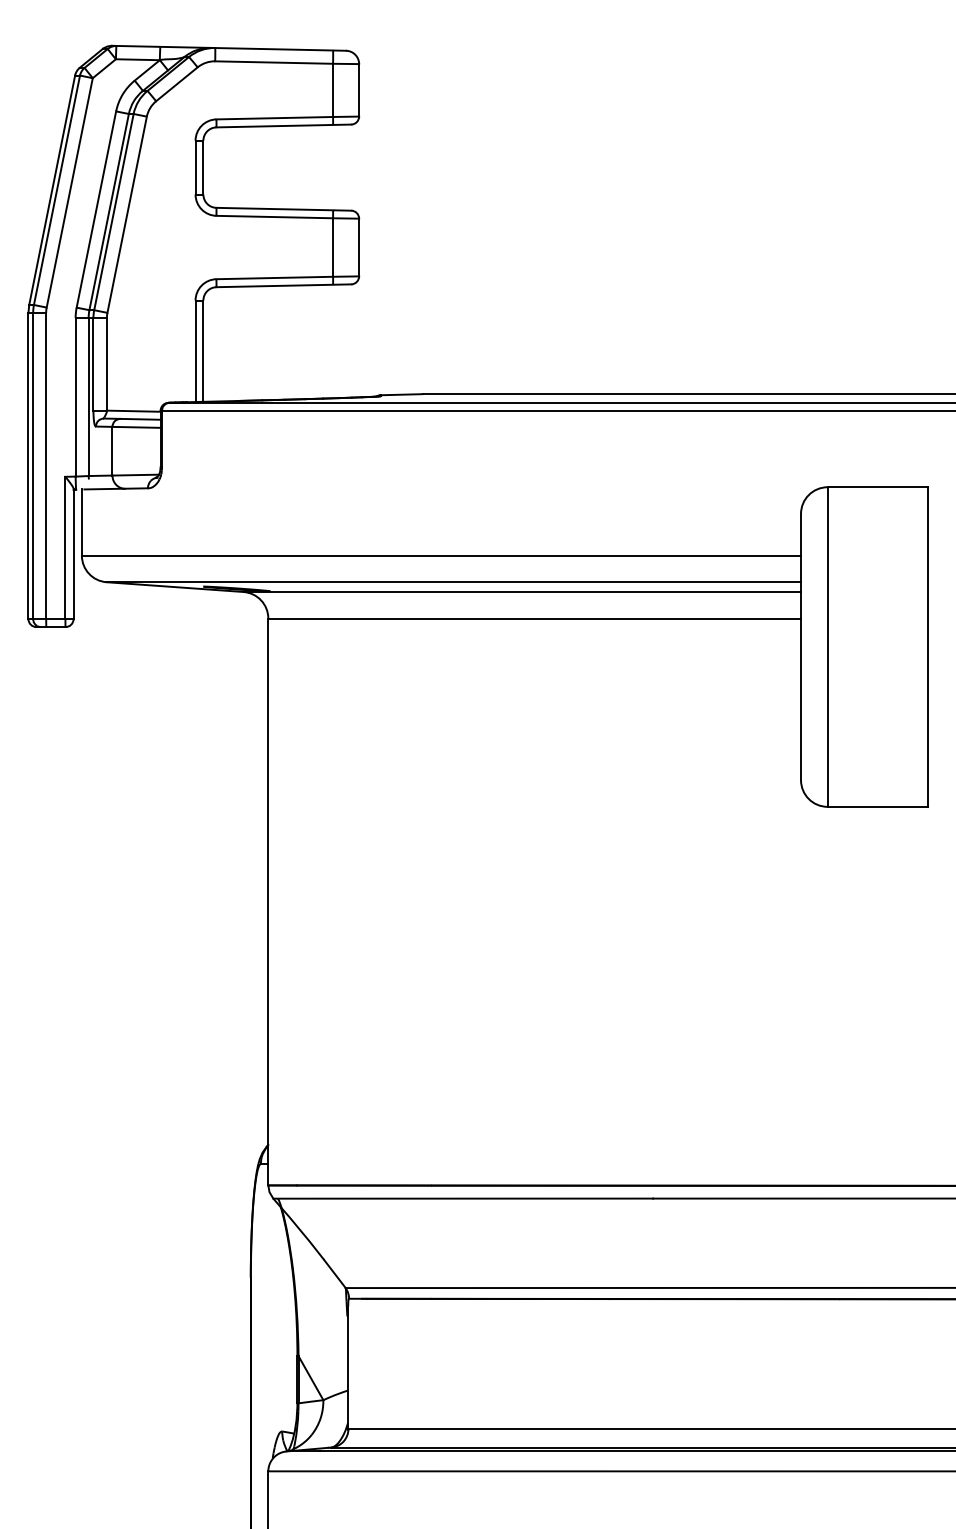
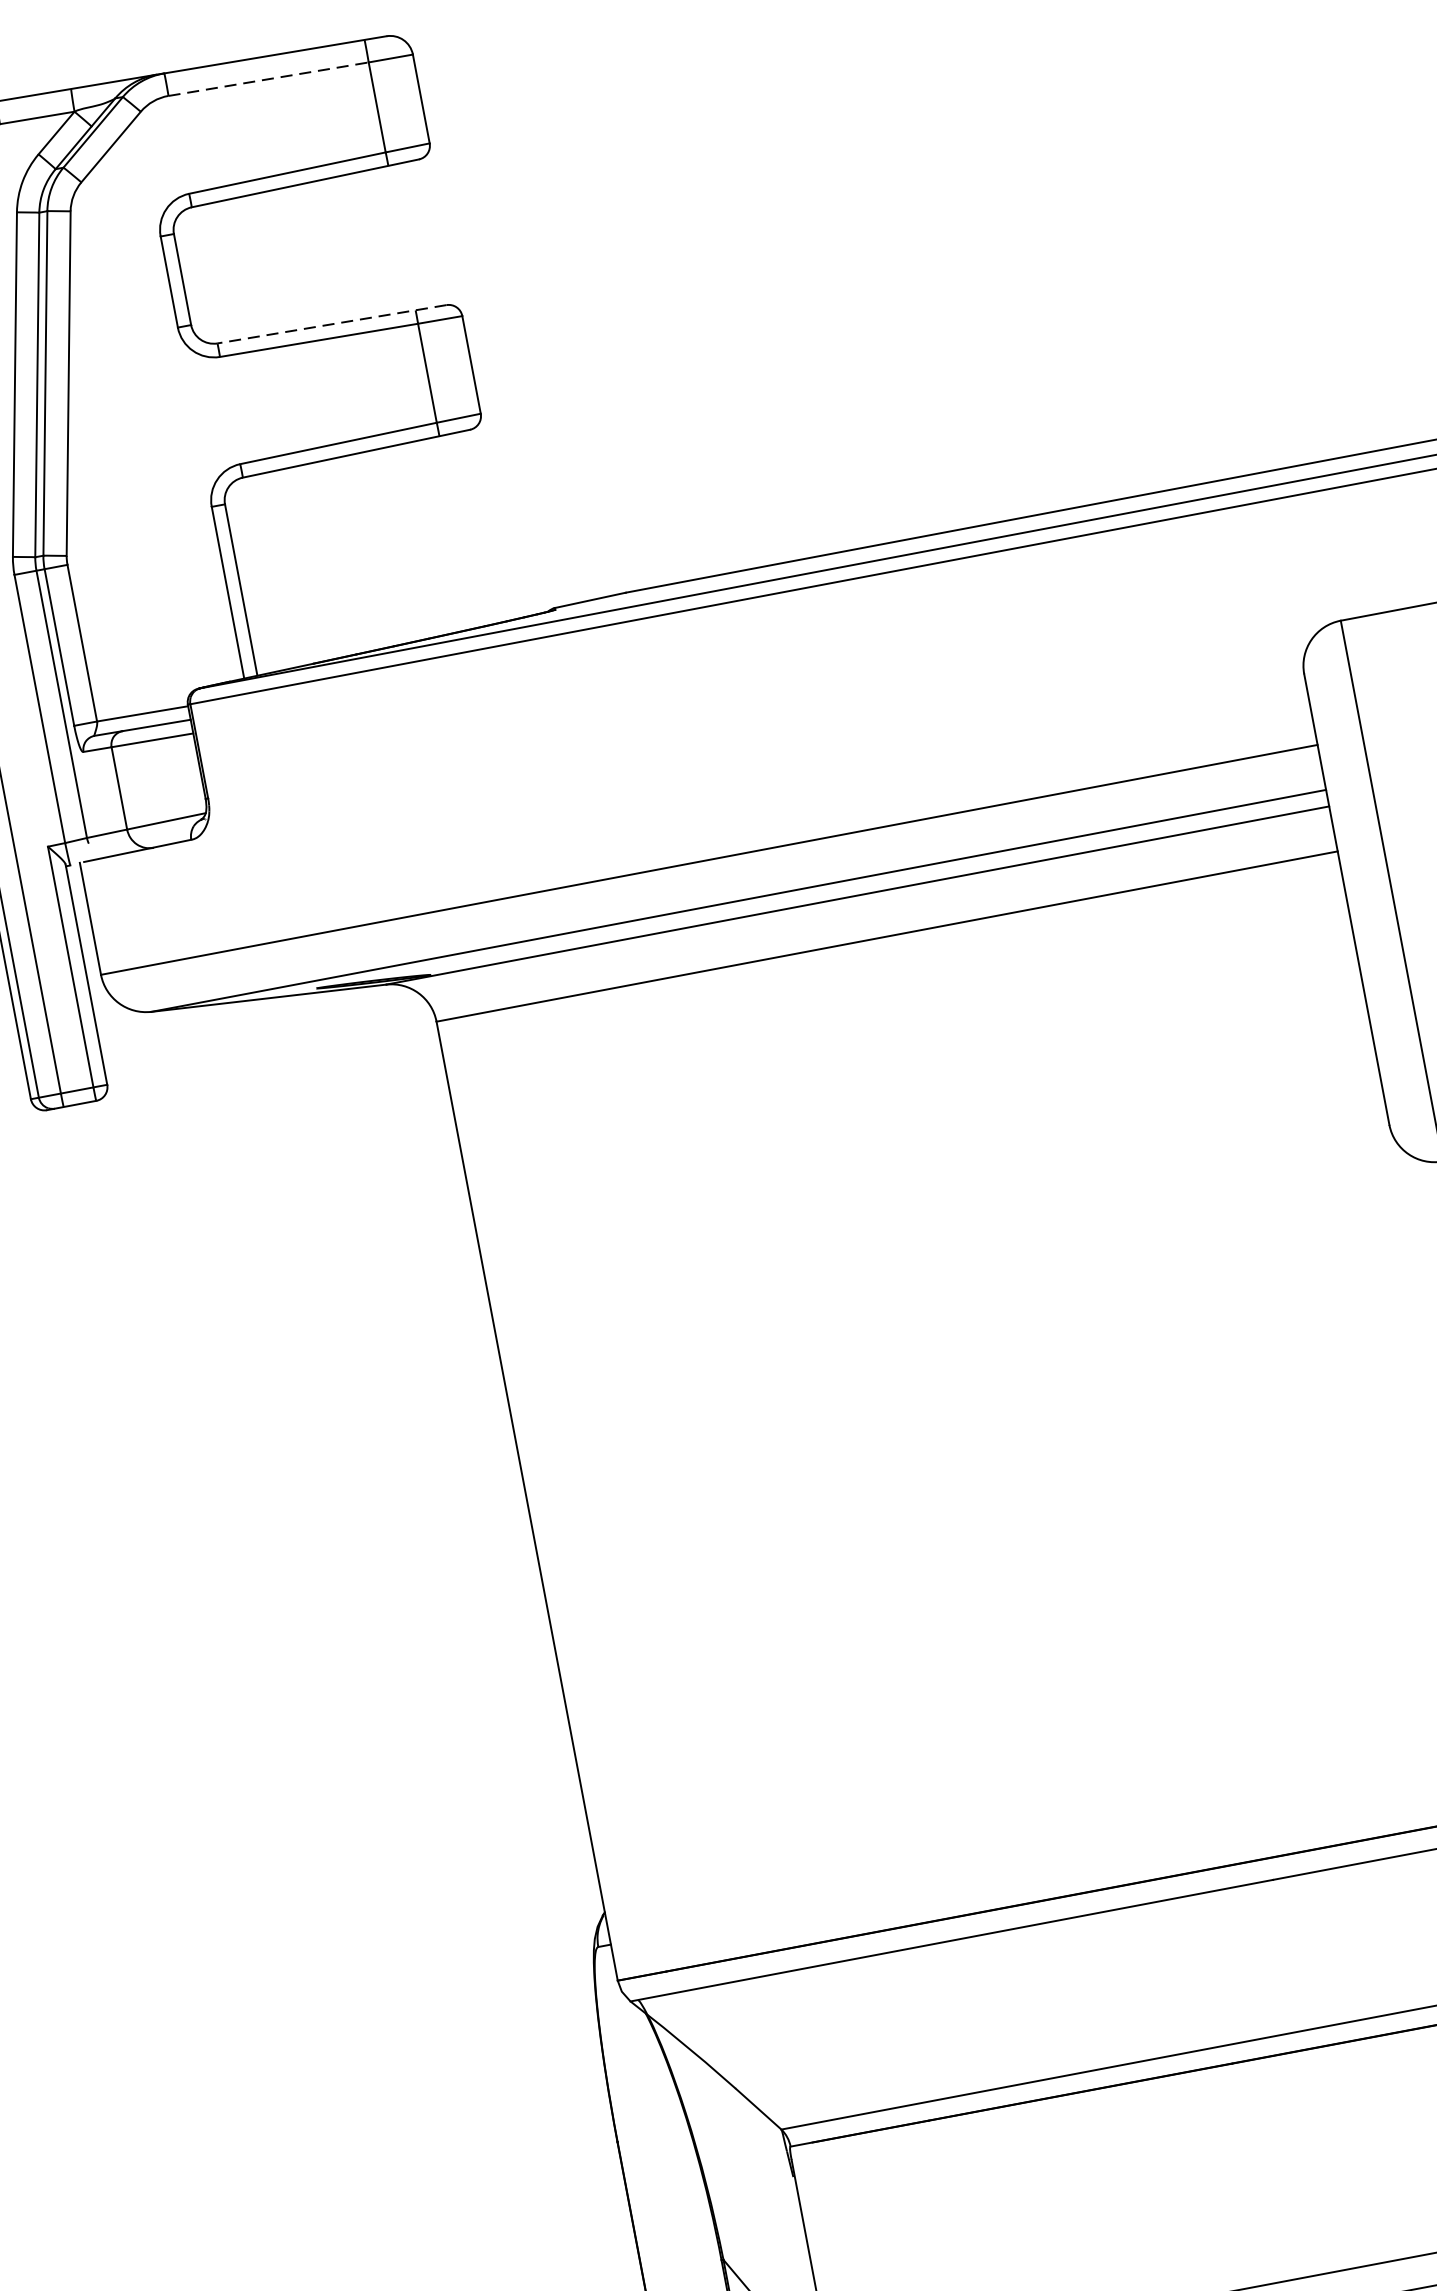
line: (274, 62) -> (269, 78), solid -> dashed
line: (283, 209) -> (331, 324), solid -> dashed

